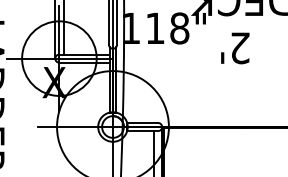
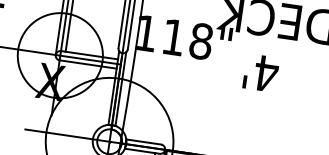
text: (240, 48) -> (266, 74), 2' -> 4'

